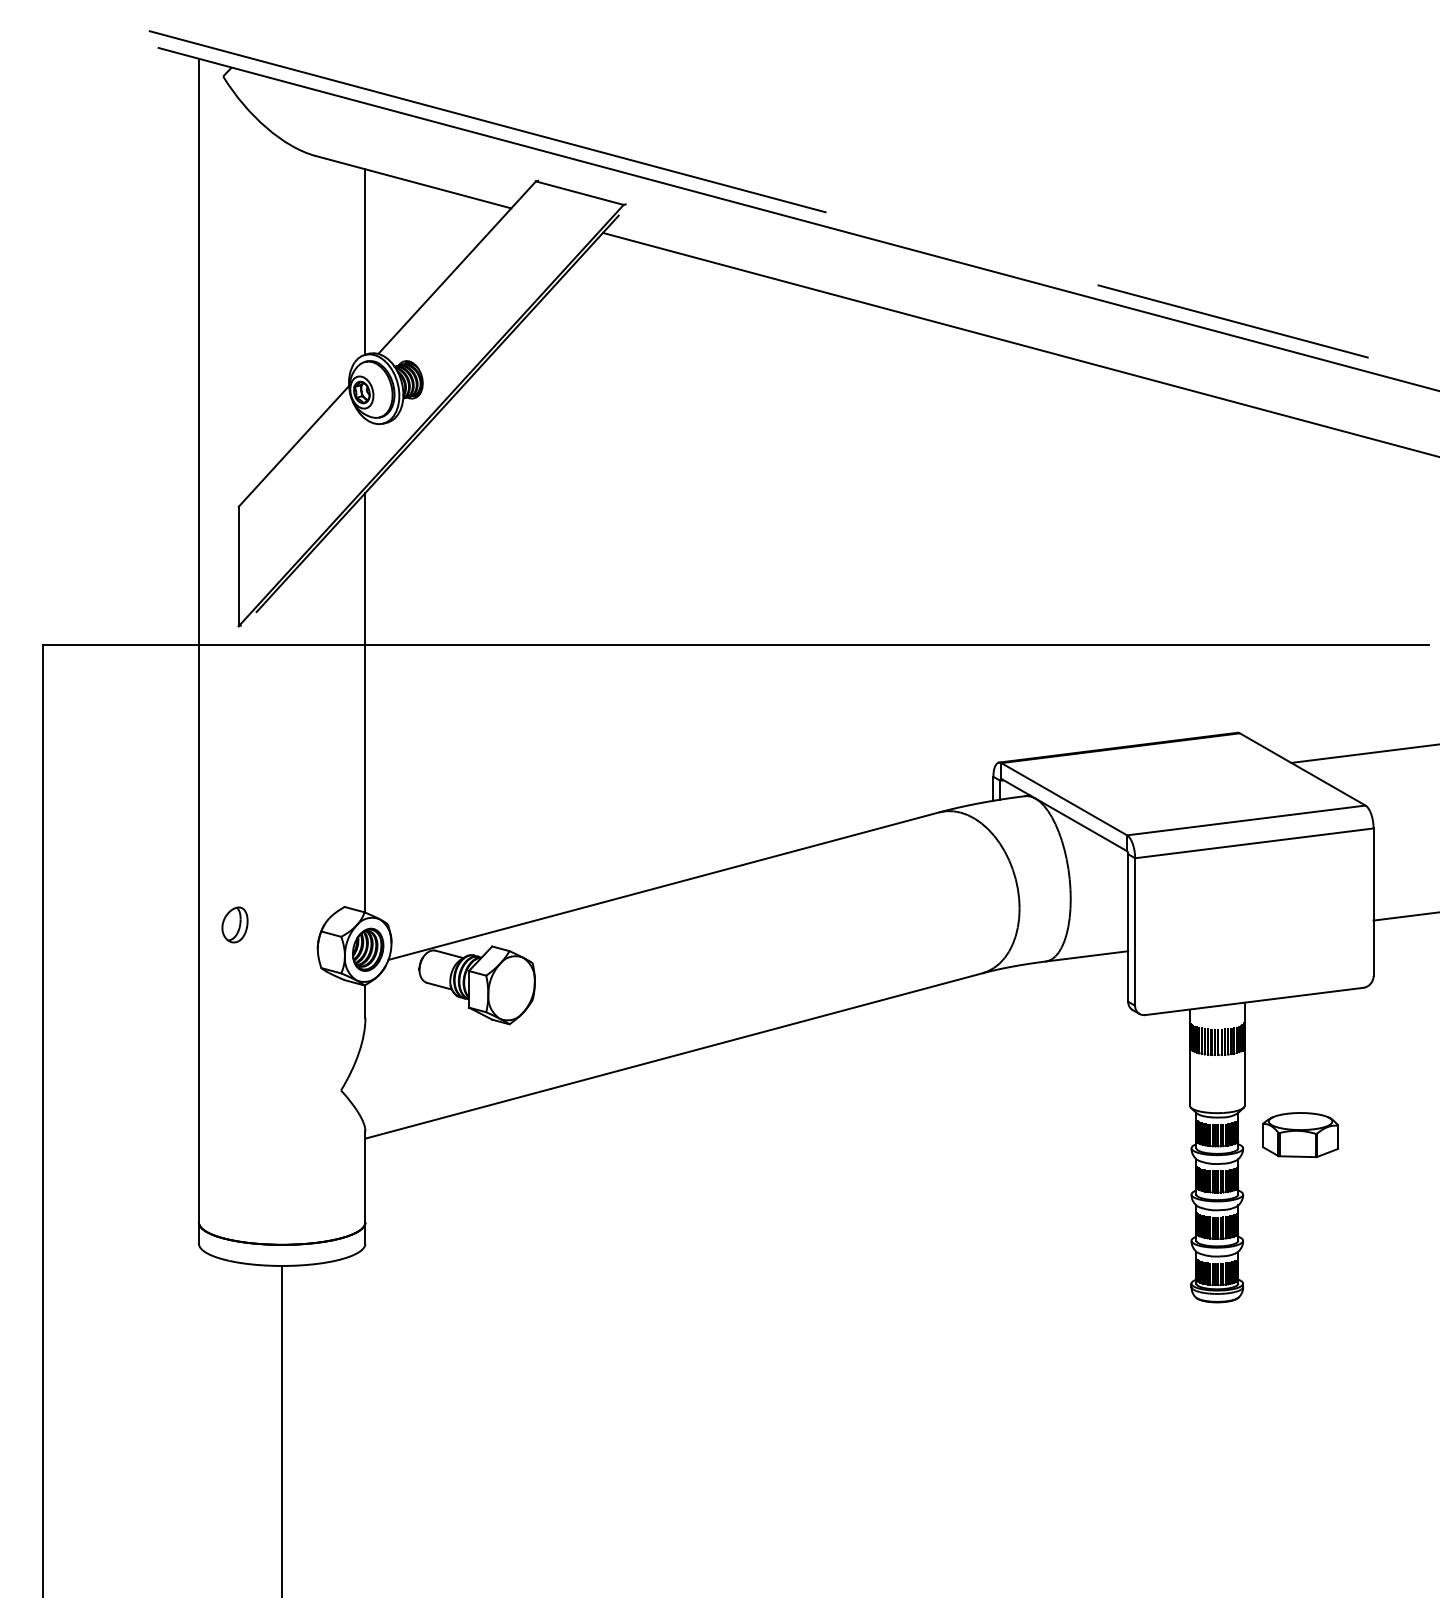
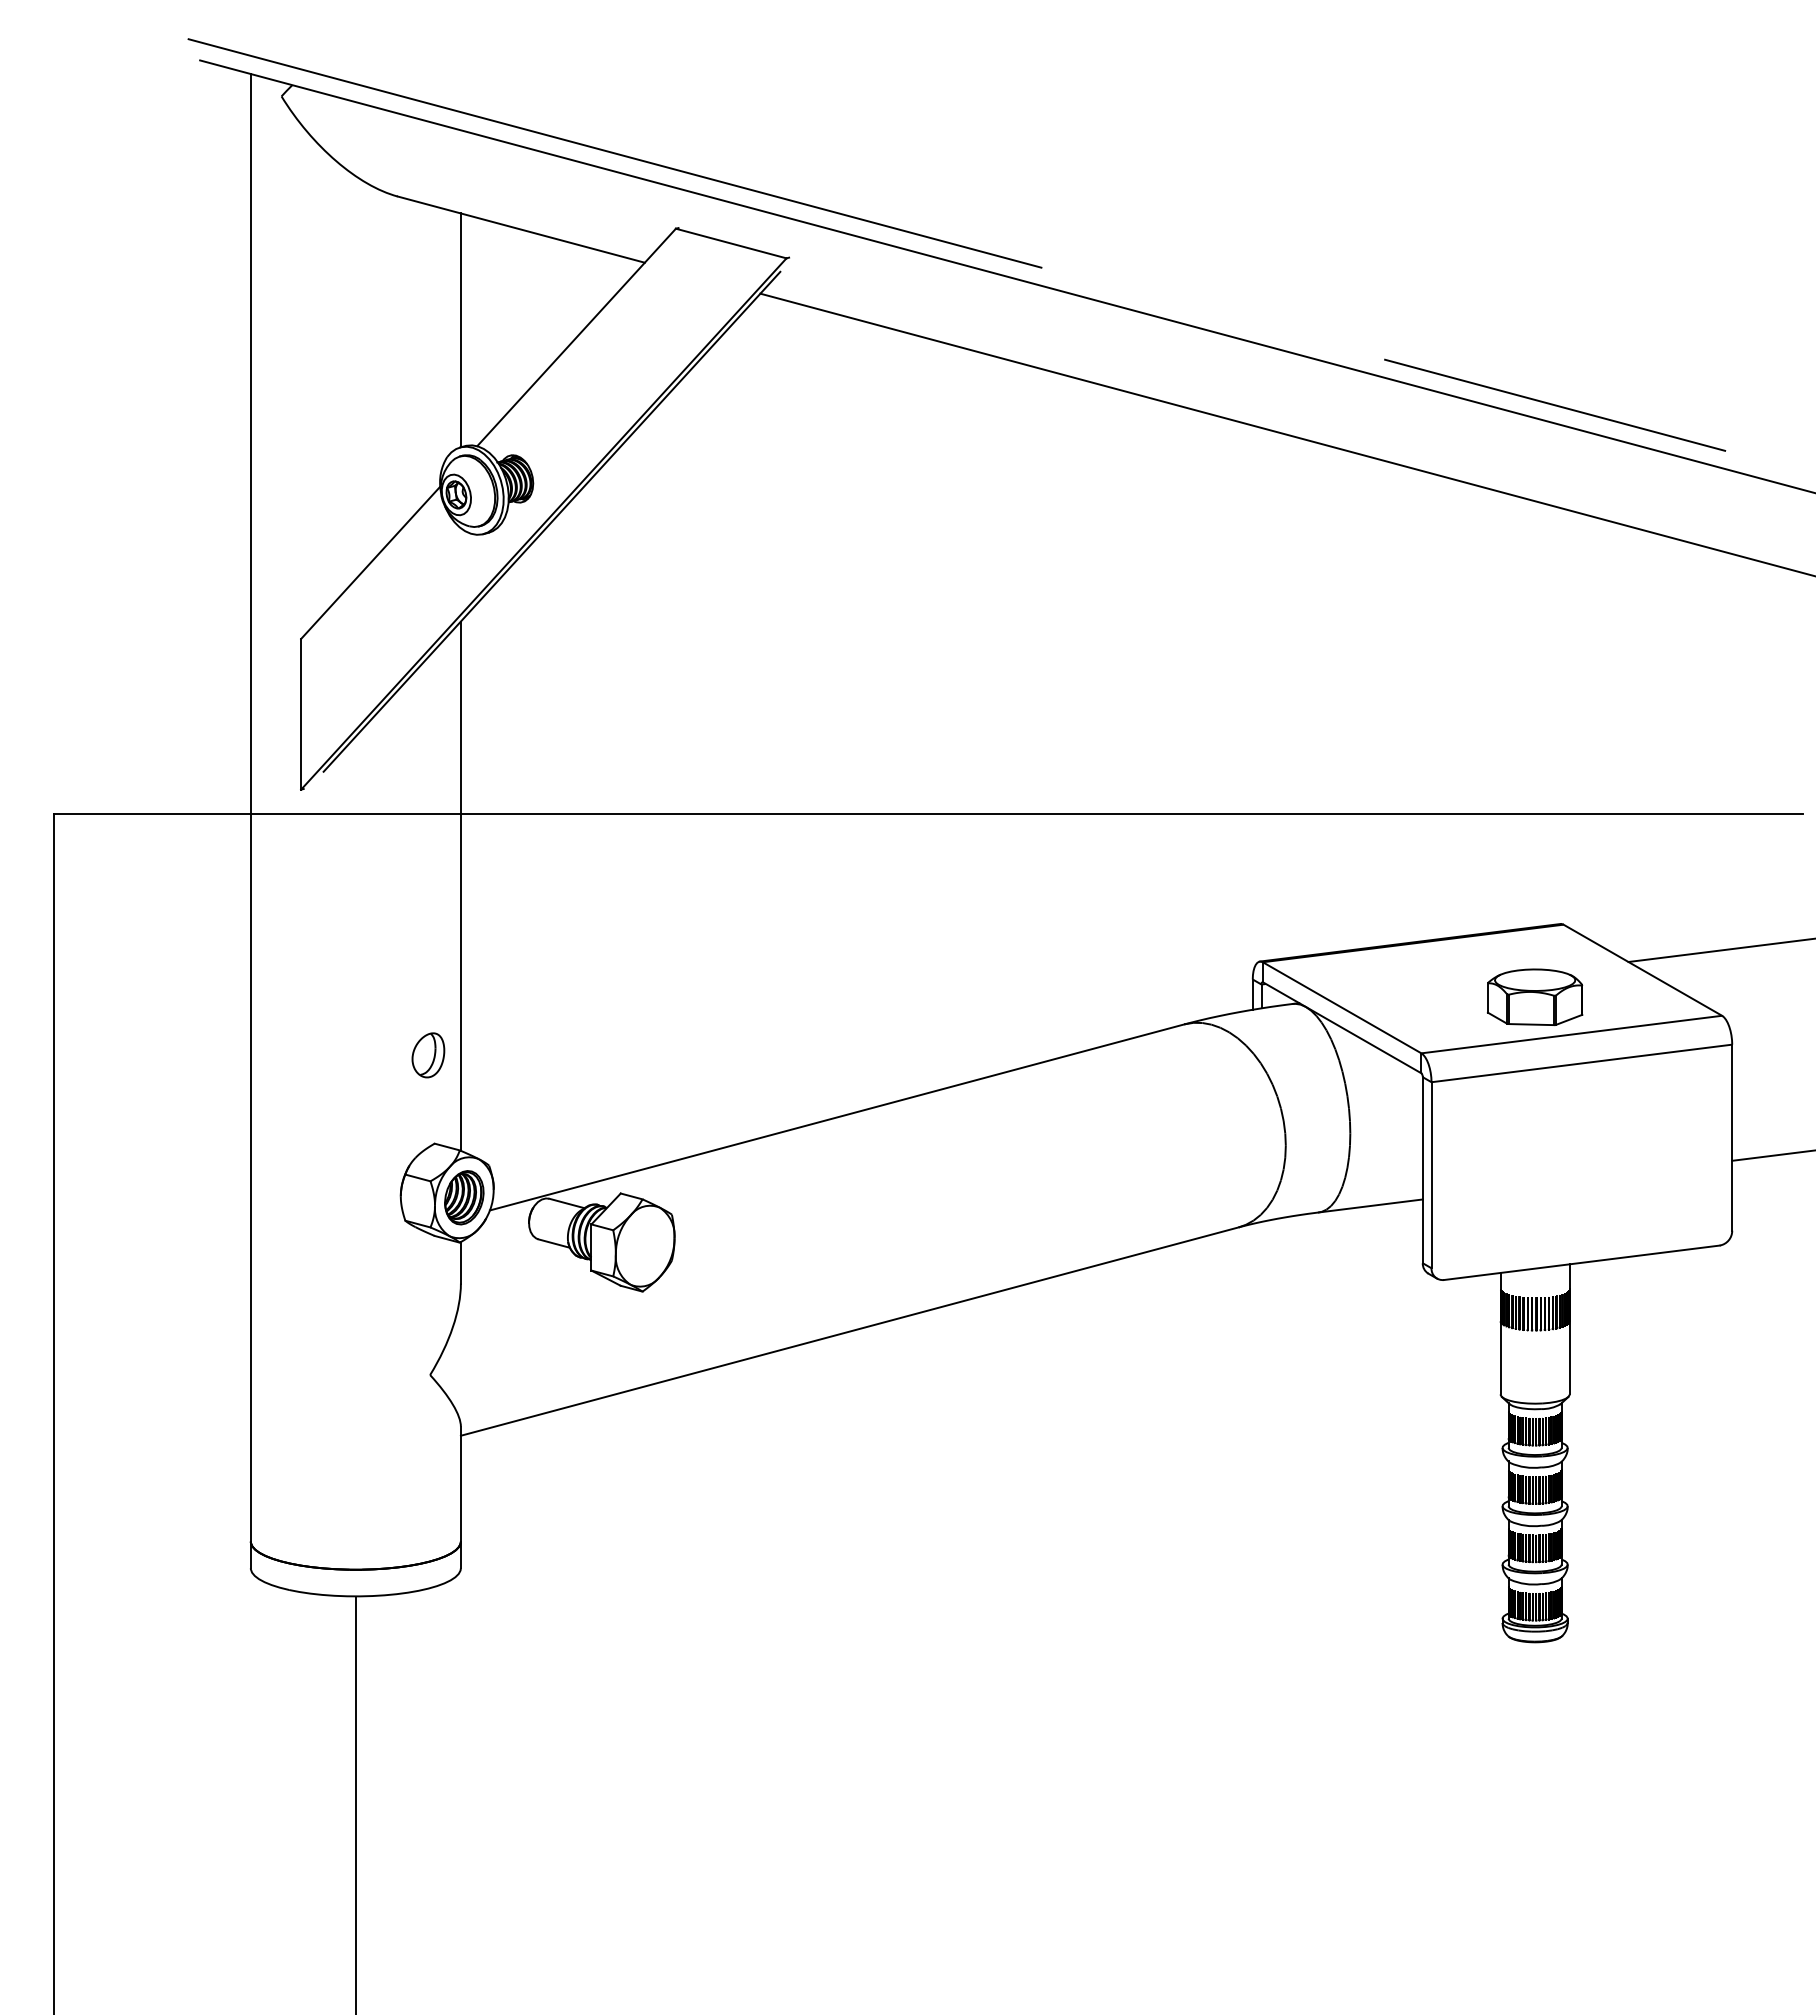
part: (235, 925) -> (428, 1055), moved
part: (1300, 1134) -> (1535, 996), moved

